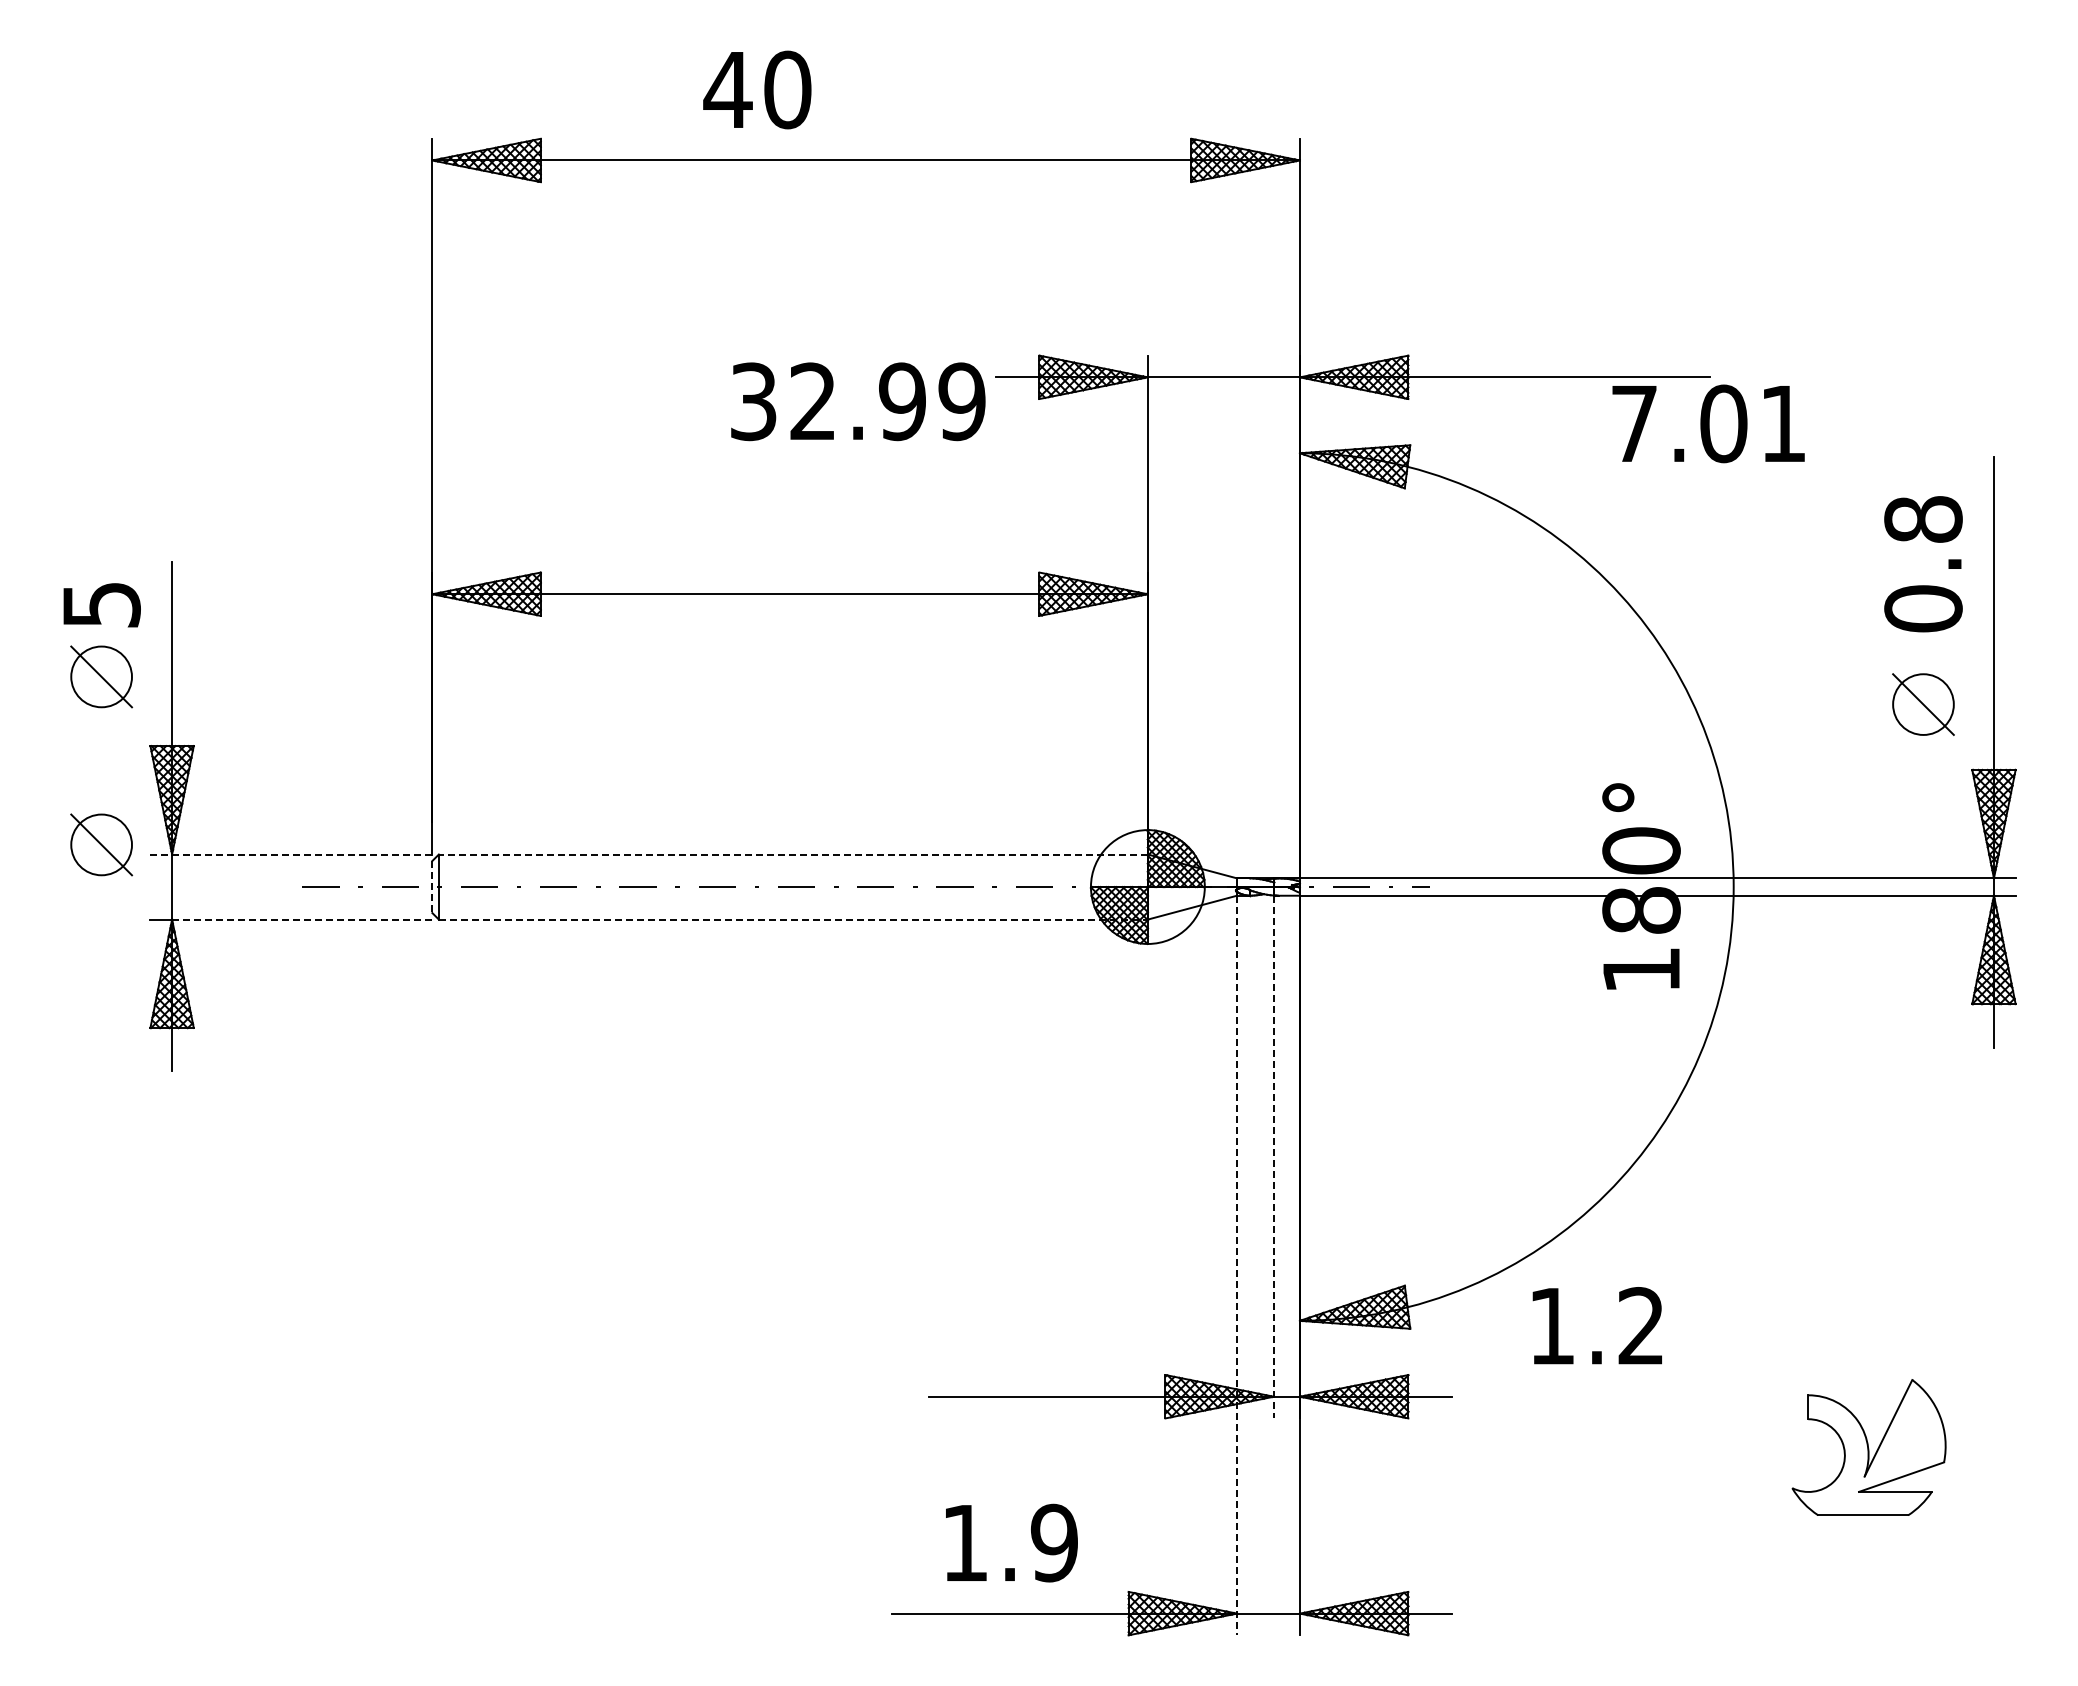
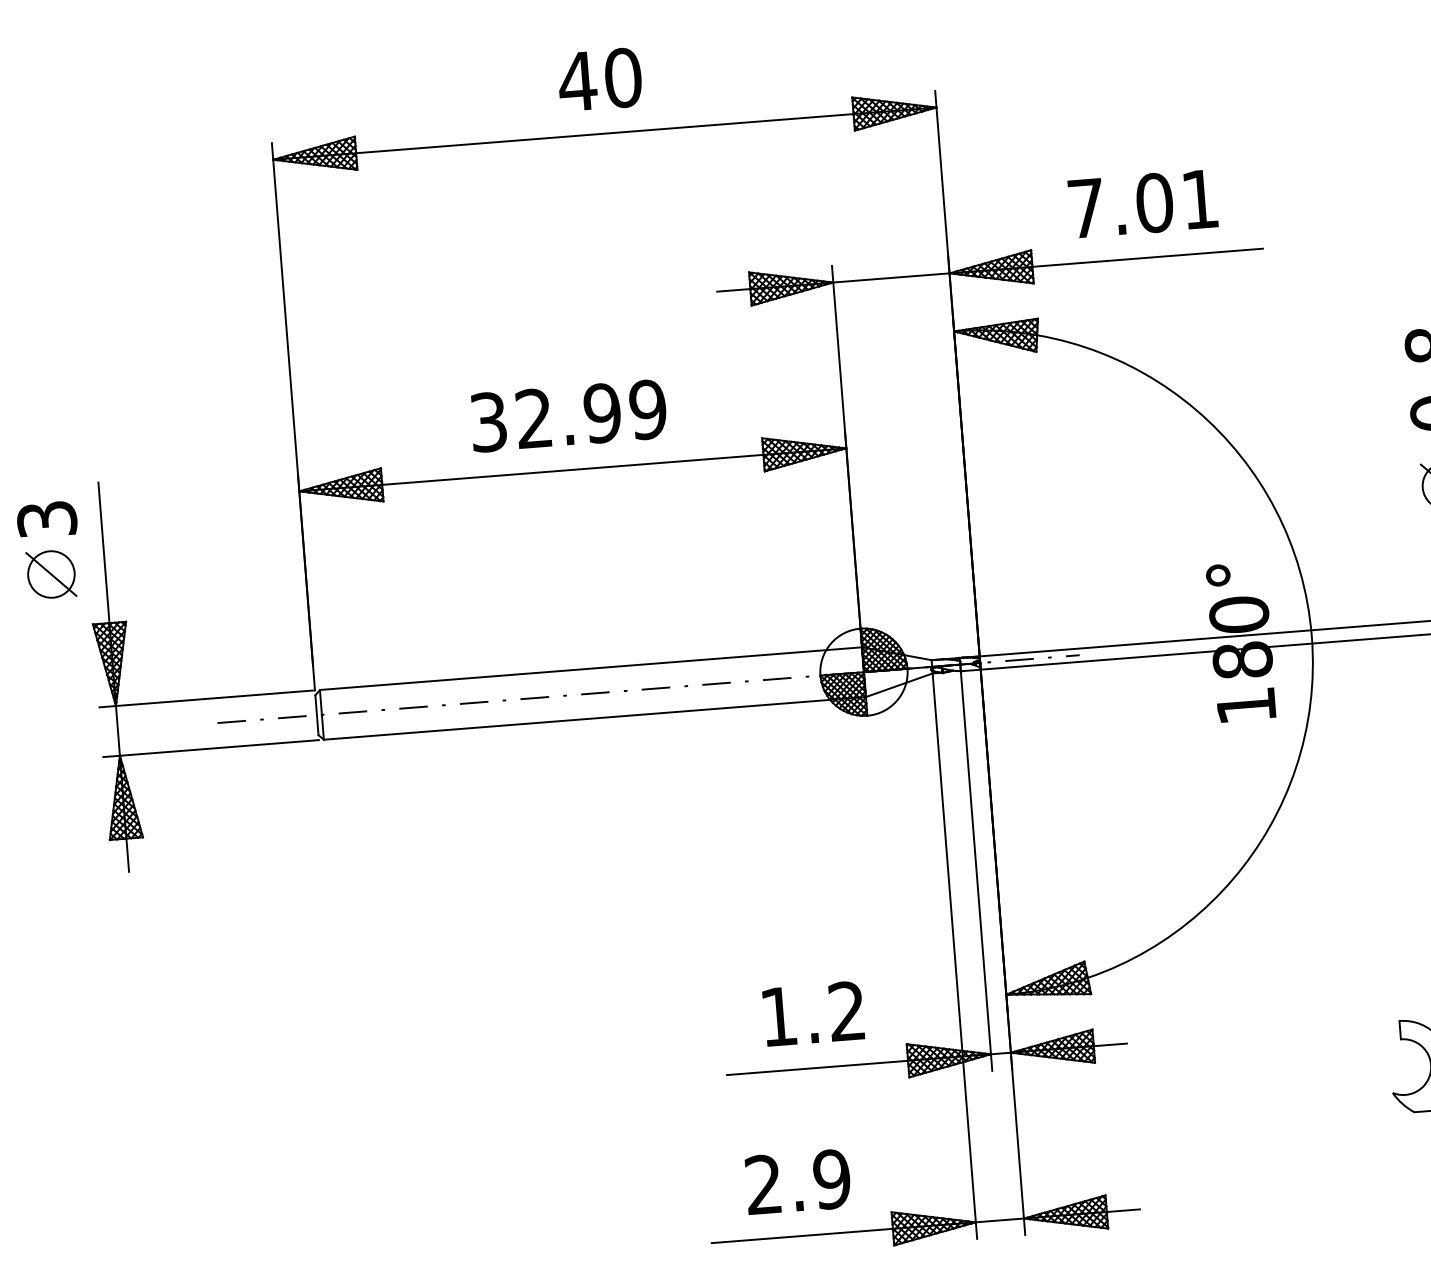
text: (757, 89) -> (600, 79), moved
text: (858, 401) -> (568, 415), moved
text: (1708, 423) -> (1142, 203), moved
text: (101, 604) -> (46, 519), 5 -> 3
part: (101, 844) -> (61, 702), removed
line: (291, 854) -> (207, 698), dashed -> solid
line: (793, 854) -> (591, 668), dashed -> solid
line: (432, 887) -> (317, 715), dashed -> solid
line: (301, 919) -> (218, 747), dashed -> solid
line: (793, 919) -> (594, 718), dashed -> solid
line: (1273, 1157) -> (976, 871), dashed -> solid
line: (1237, 1265) -> (955, 956), dashed -> solid
text: (1596, 1325) -> (812, 1013), moved
text: (964, 1541) -> (763, 1183), 1.9 -> 2.9

